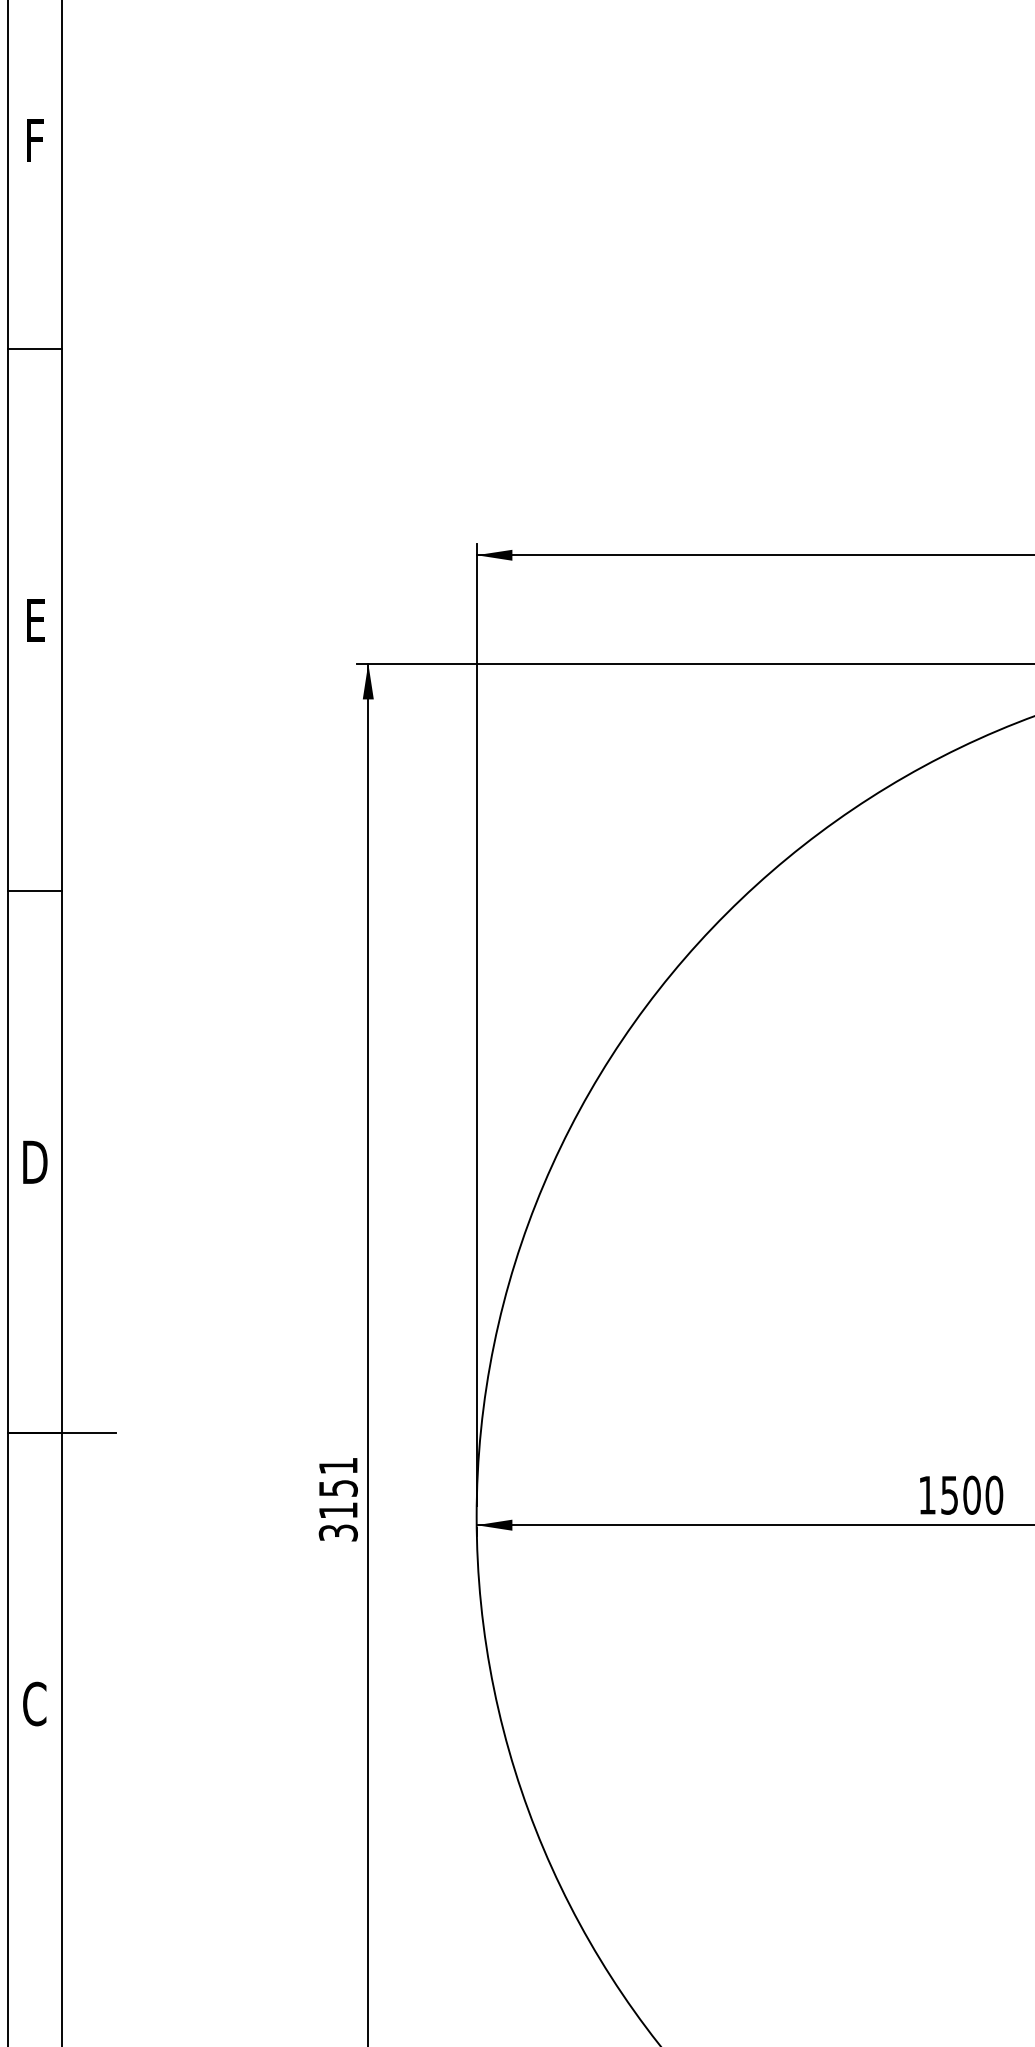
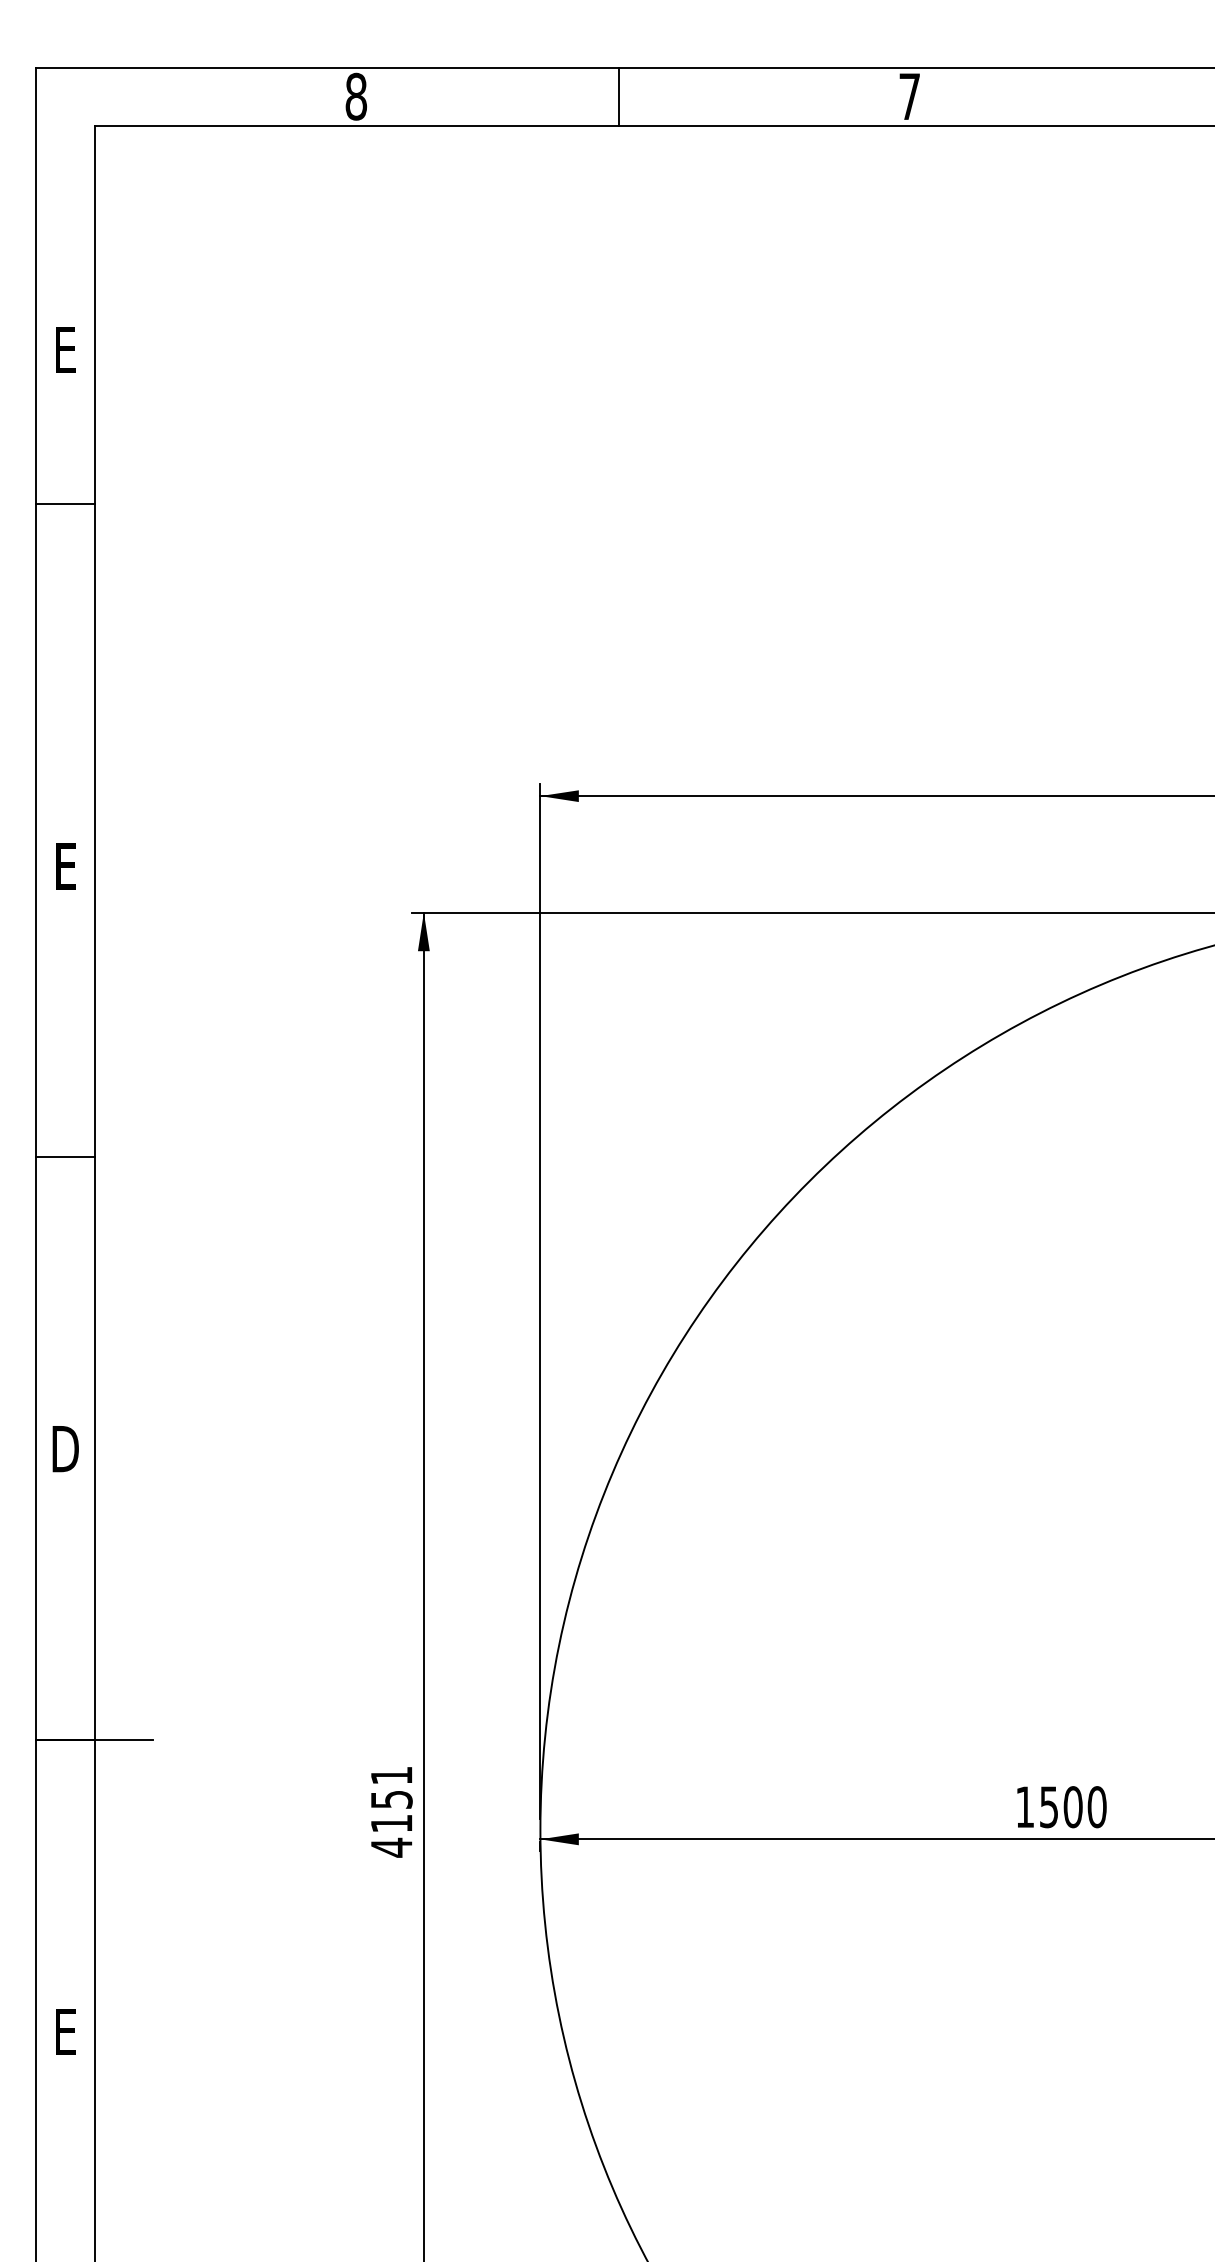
text: (35, 139) -> (65, 349), F -> E
line: (35, 349) -> (65, 503), moved
text: (338, 1532) -> (391, 1847), 3151 -> 4151
text: (34, 1703) -> (64, 2031), C -> E

